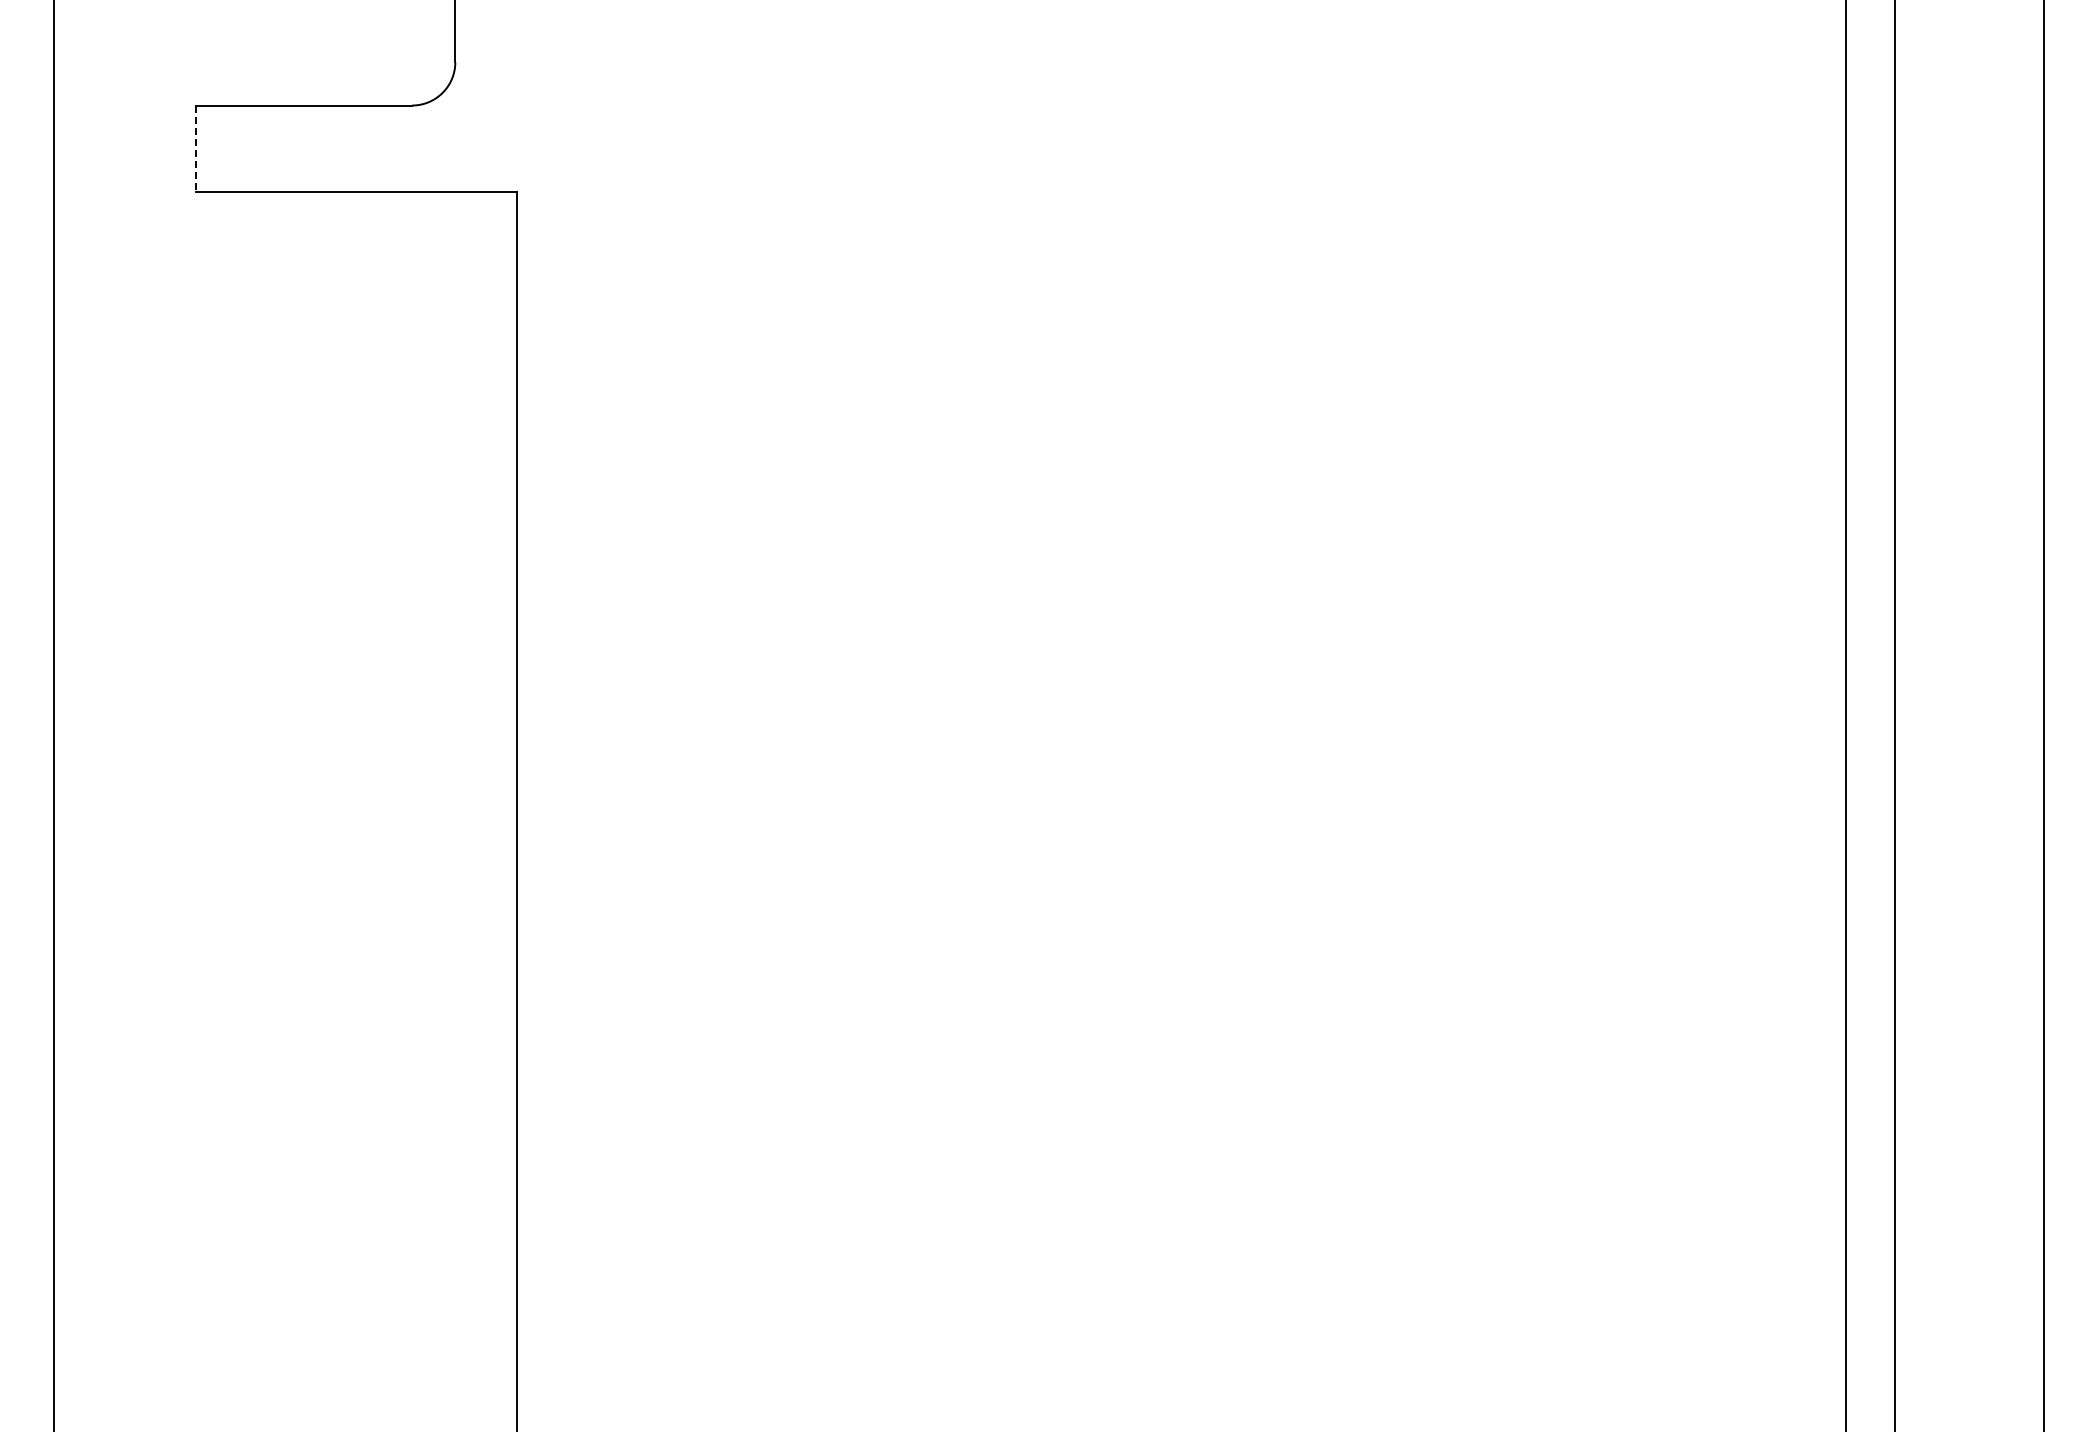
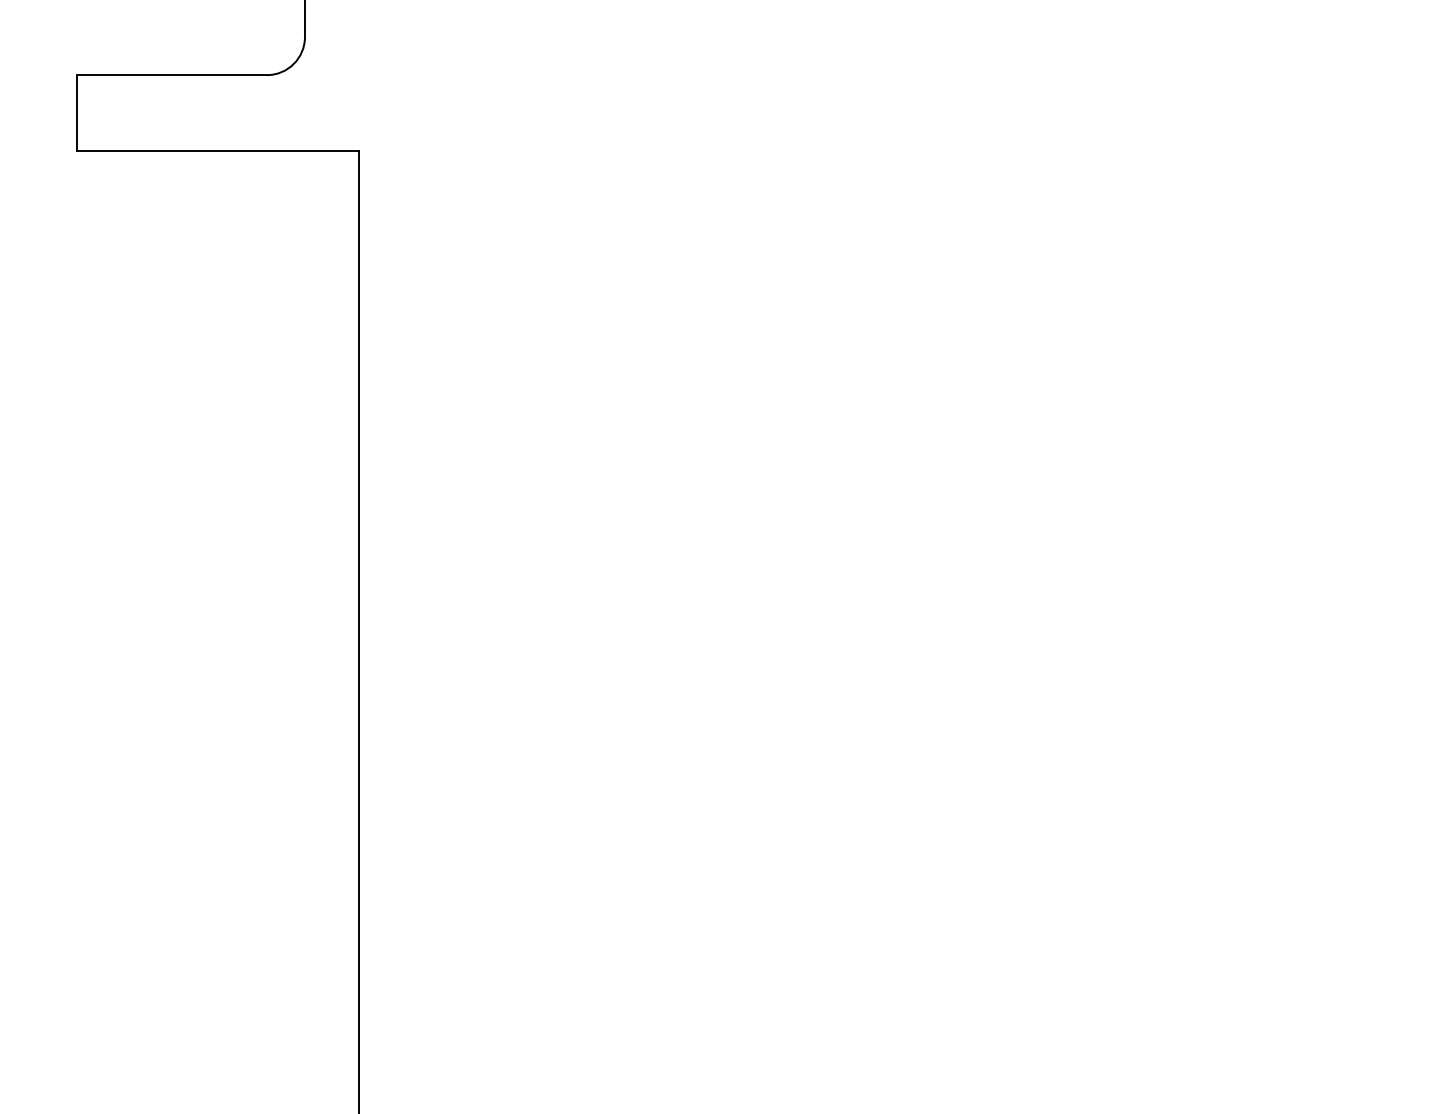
line: (195, 149) -> (76, 113), dashed -> solid

